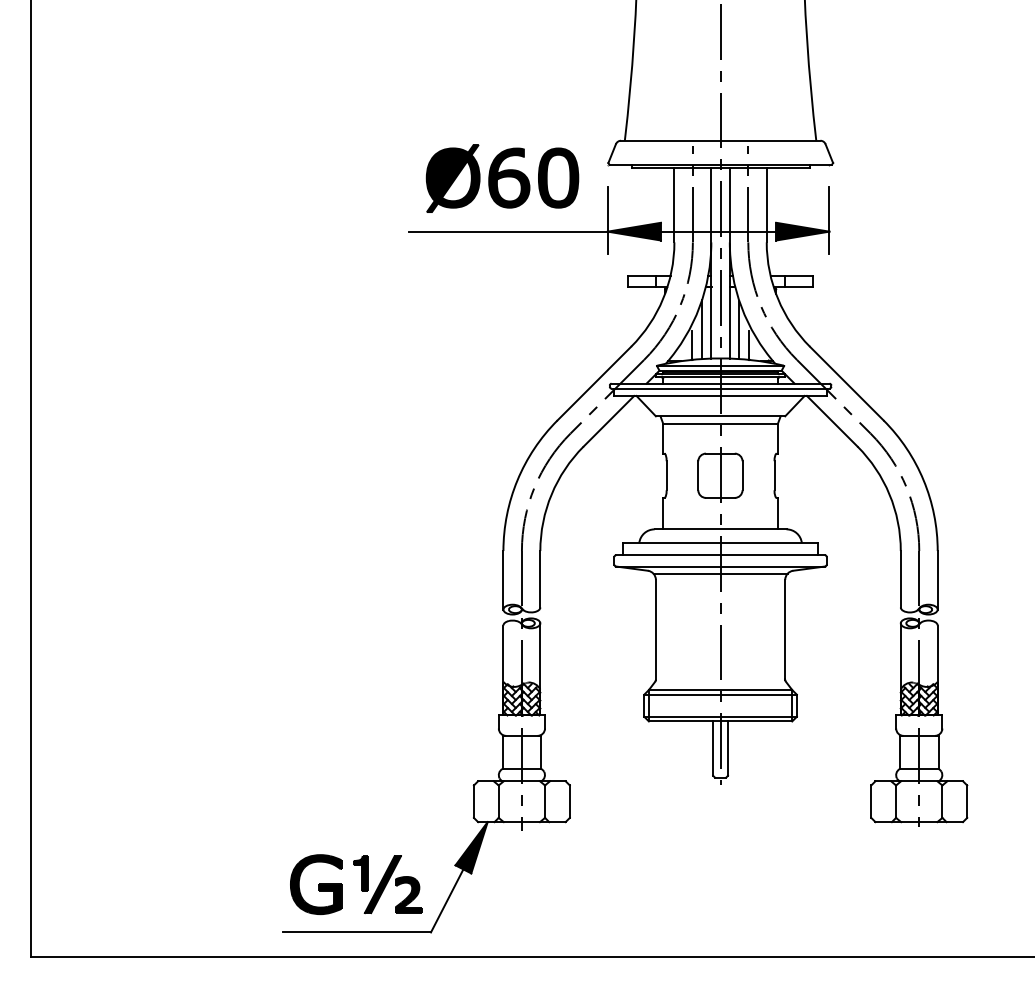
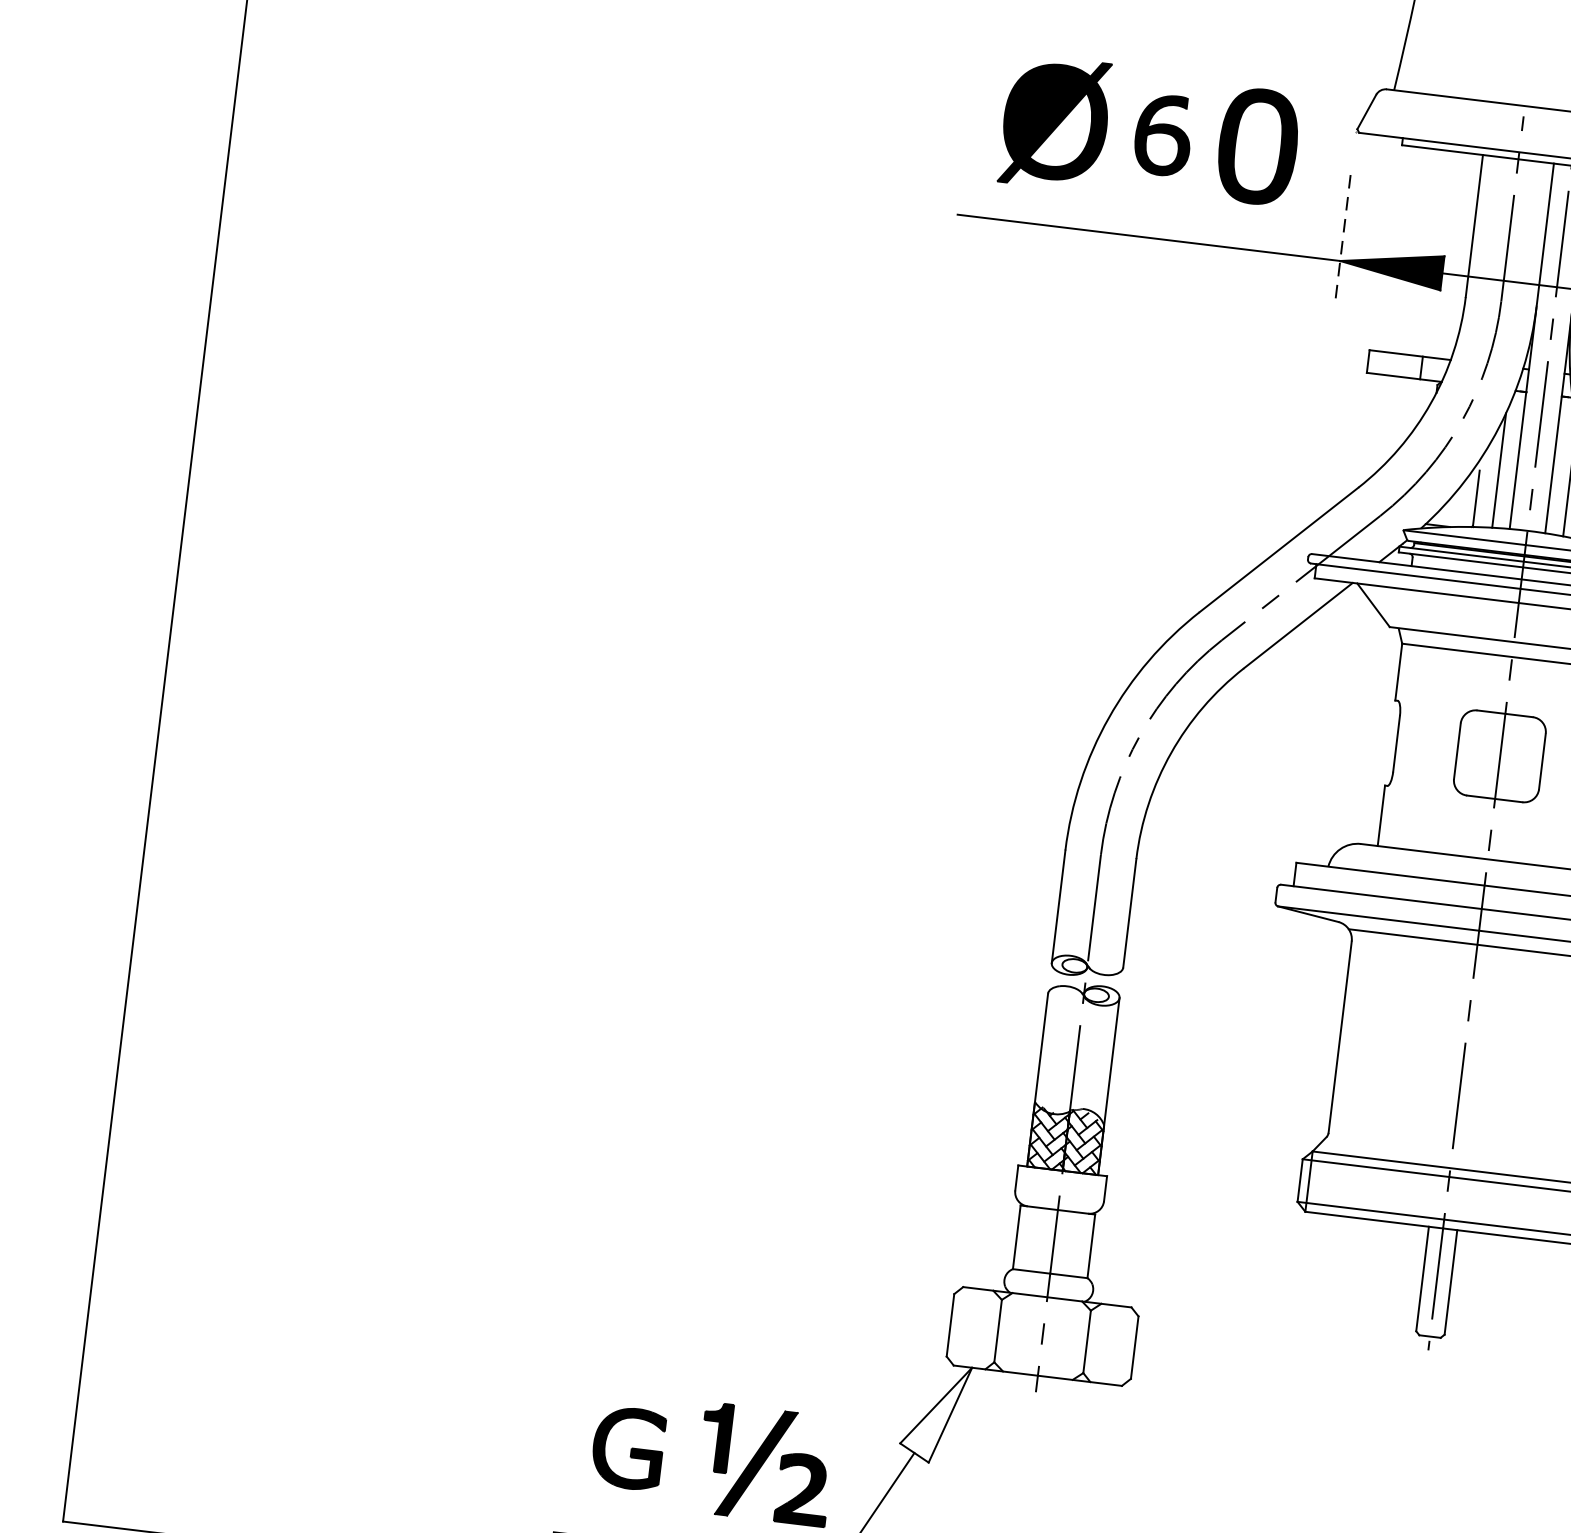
part: (509, 177) -> (1163, 134), size x0.7
line: (607, 220) -> (1342, 239), solid -> dashed
fill: (471, 847) -> (935, 1412), removed
part: (316, 884) -> (628, 1447), size x0.7

